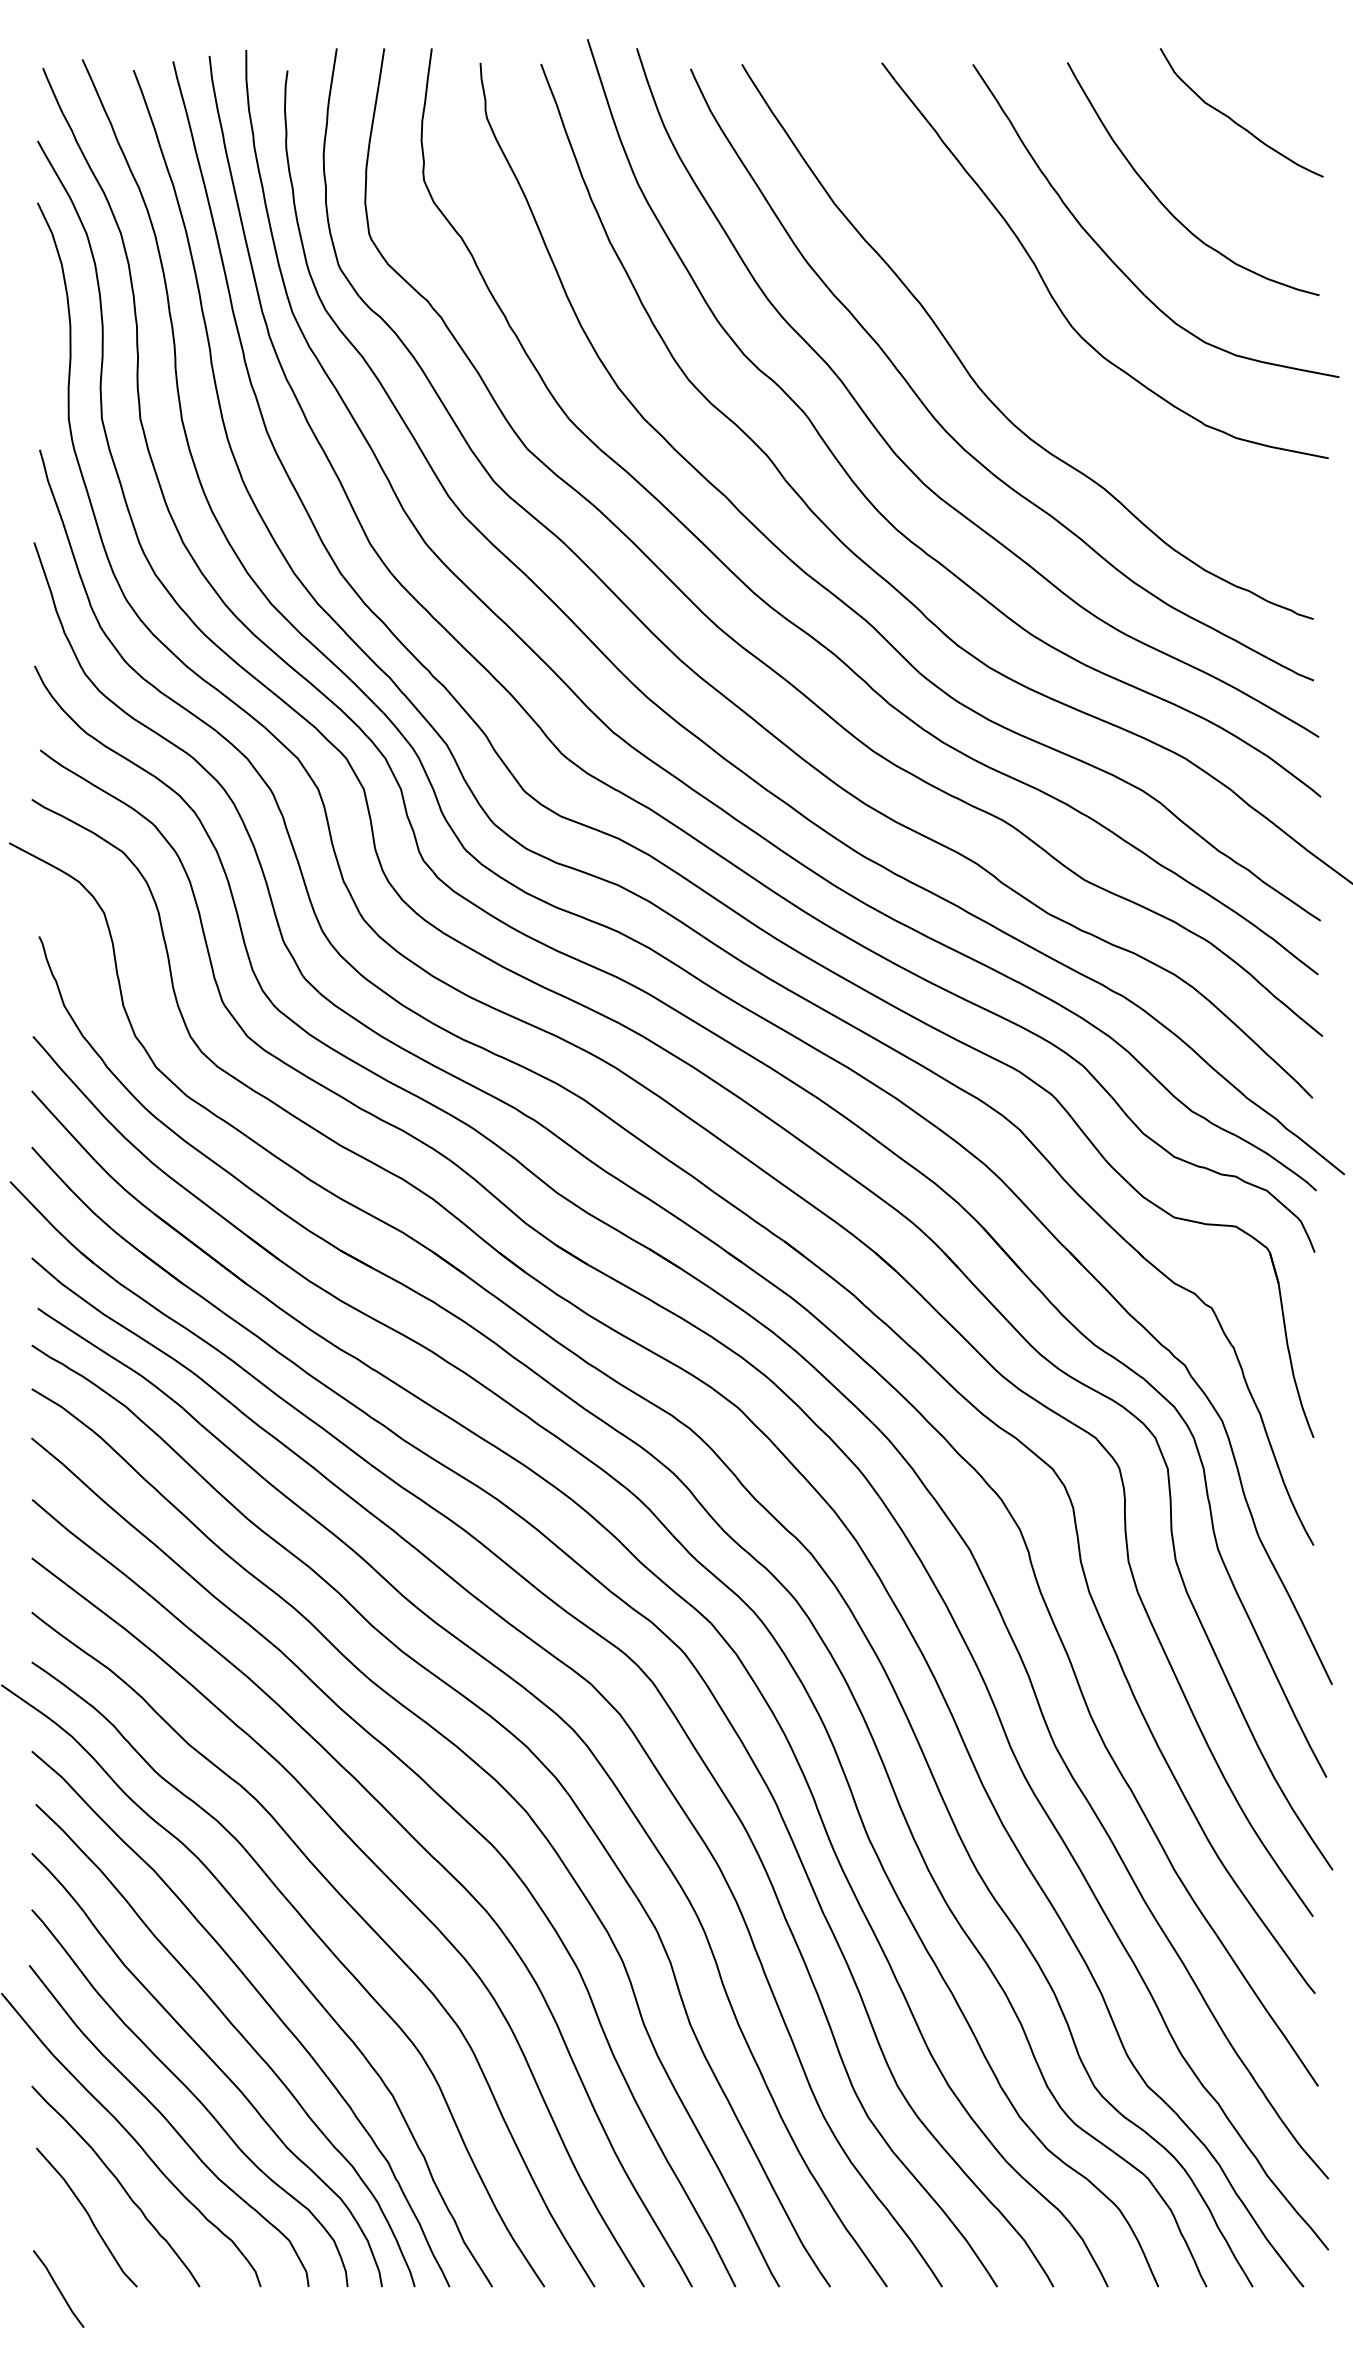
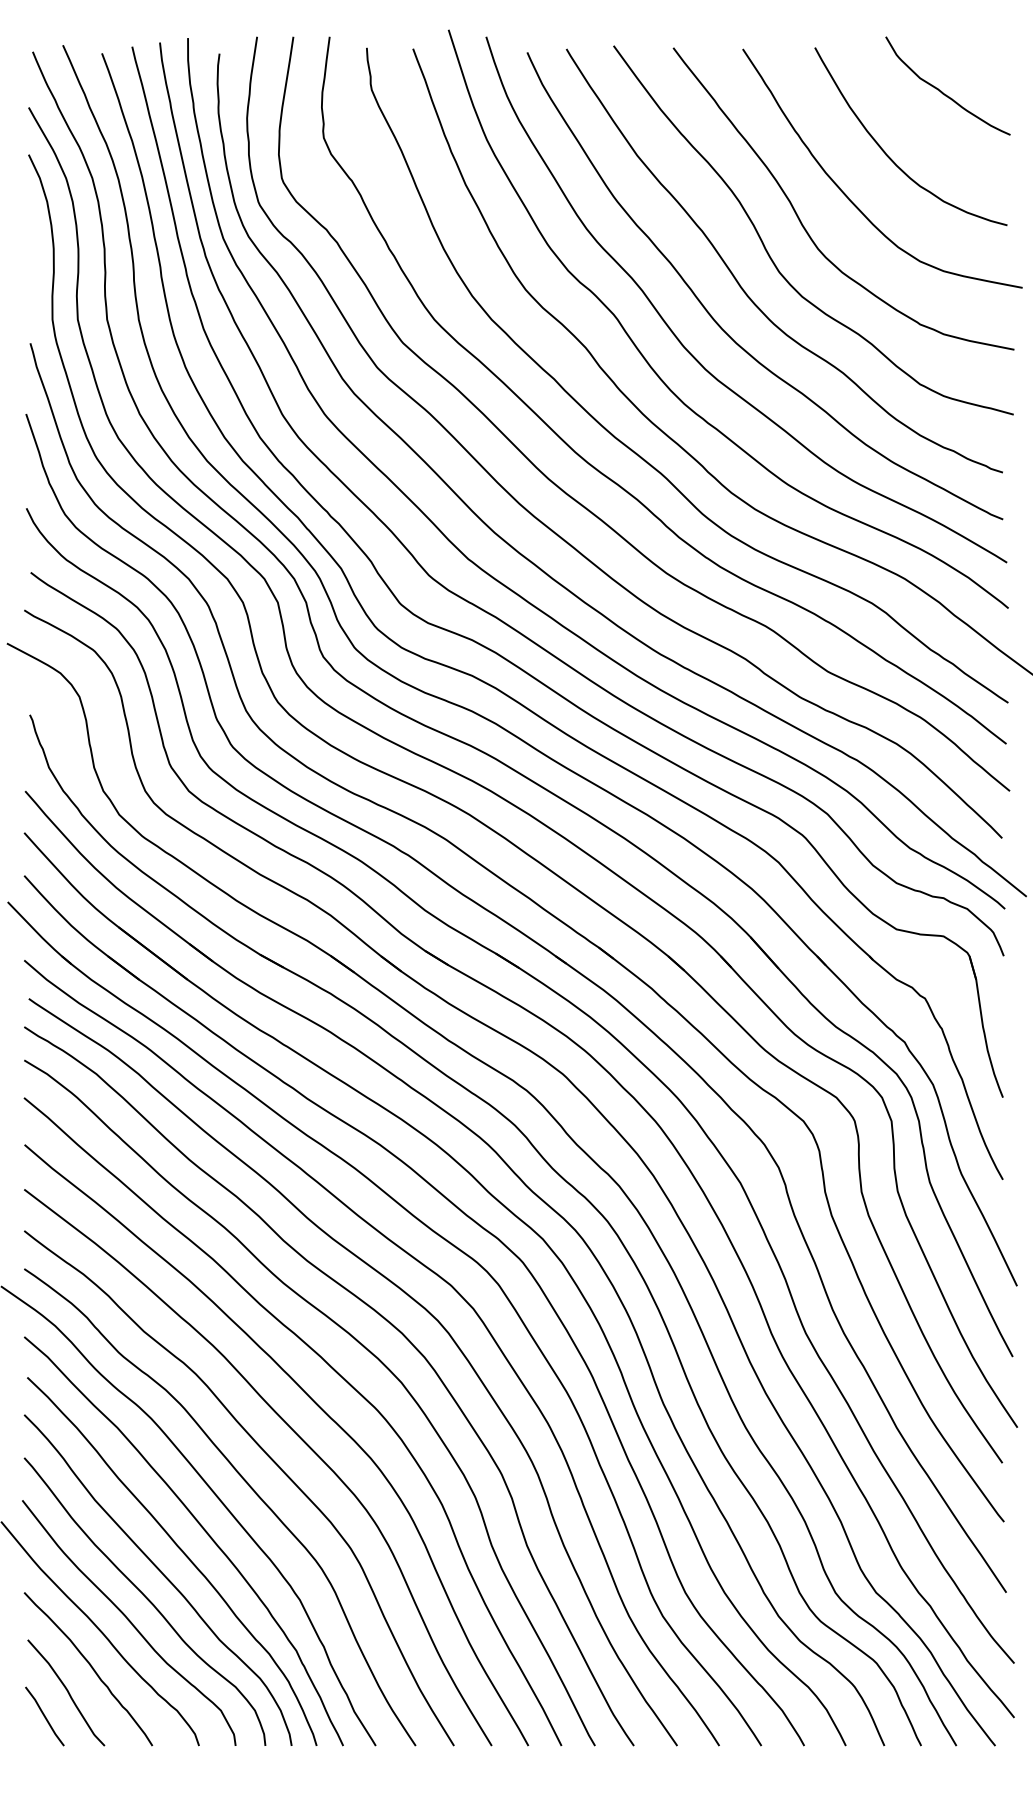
curve: (1009, 334) -> (770, 255), added
curve: (58, 2289) -> (44, 1716), moved

